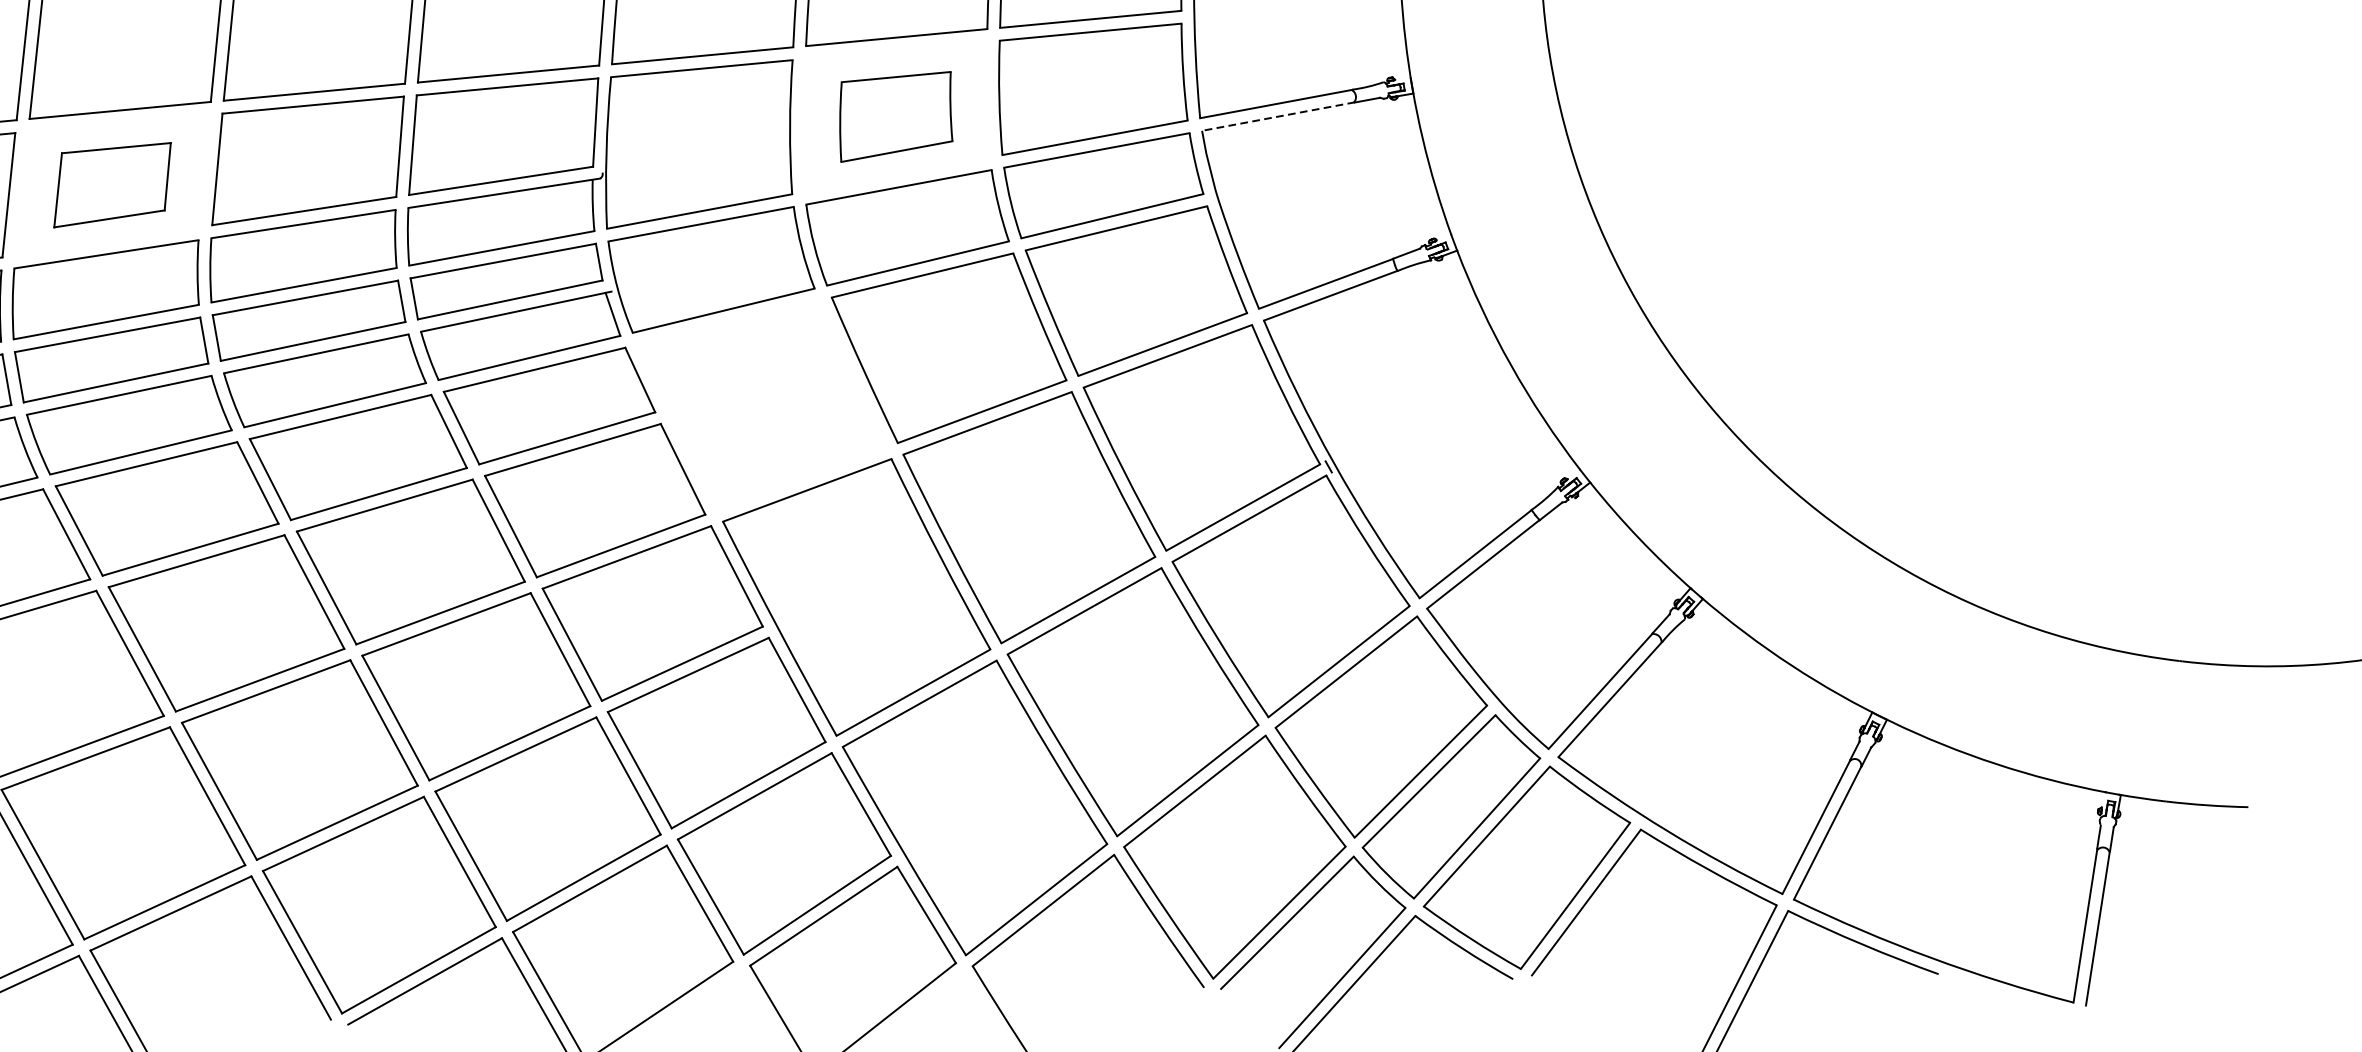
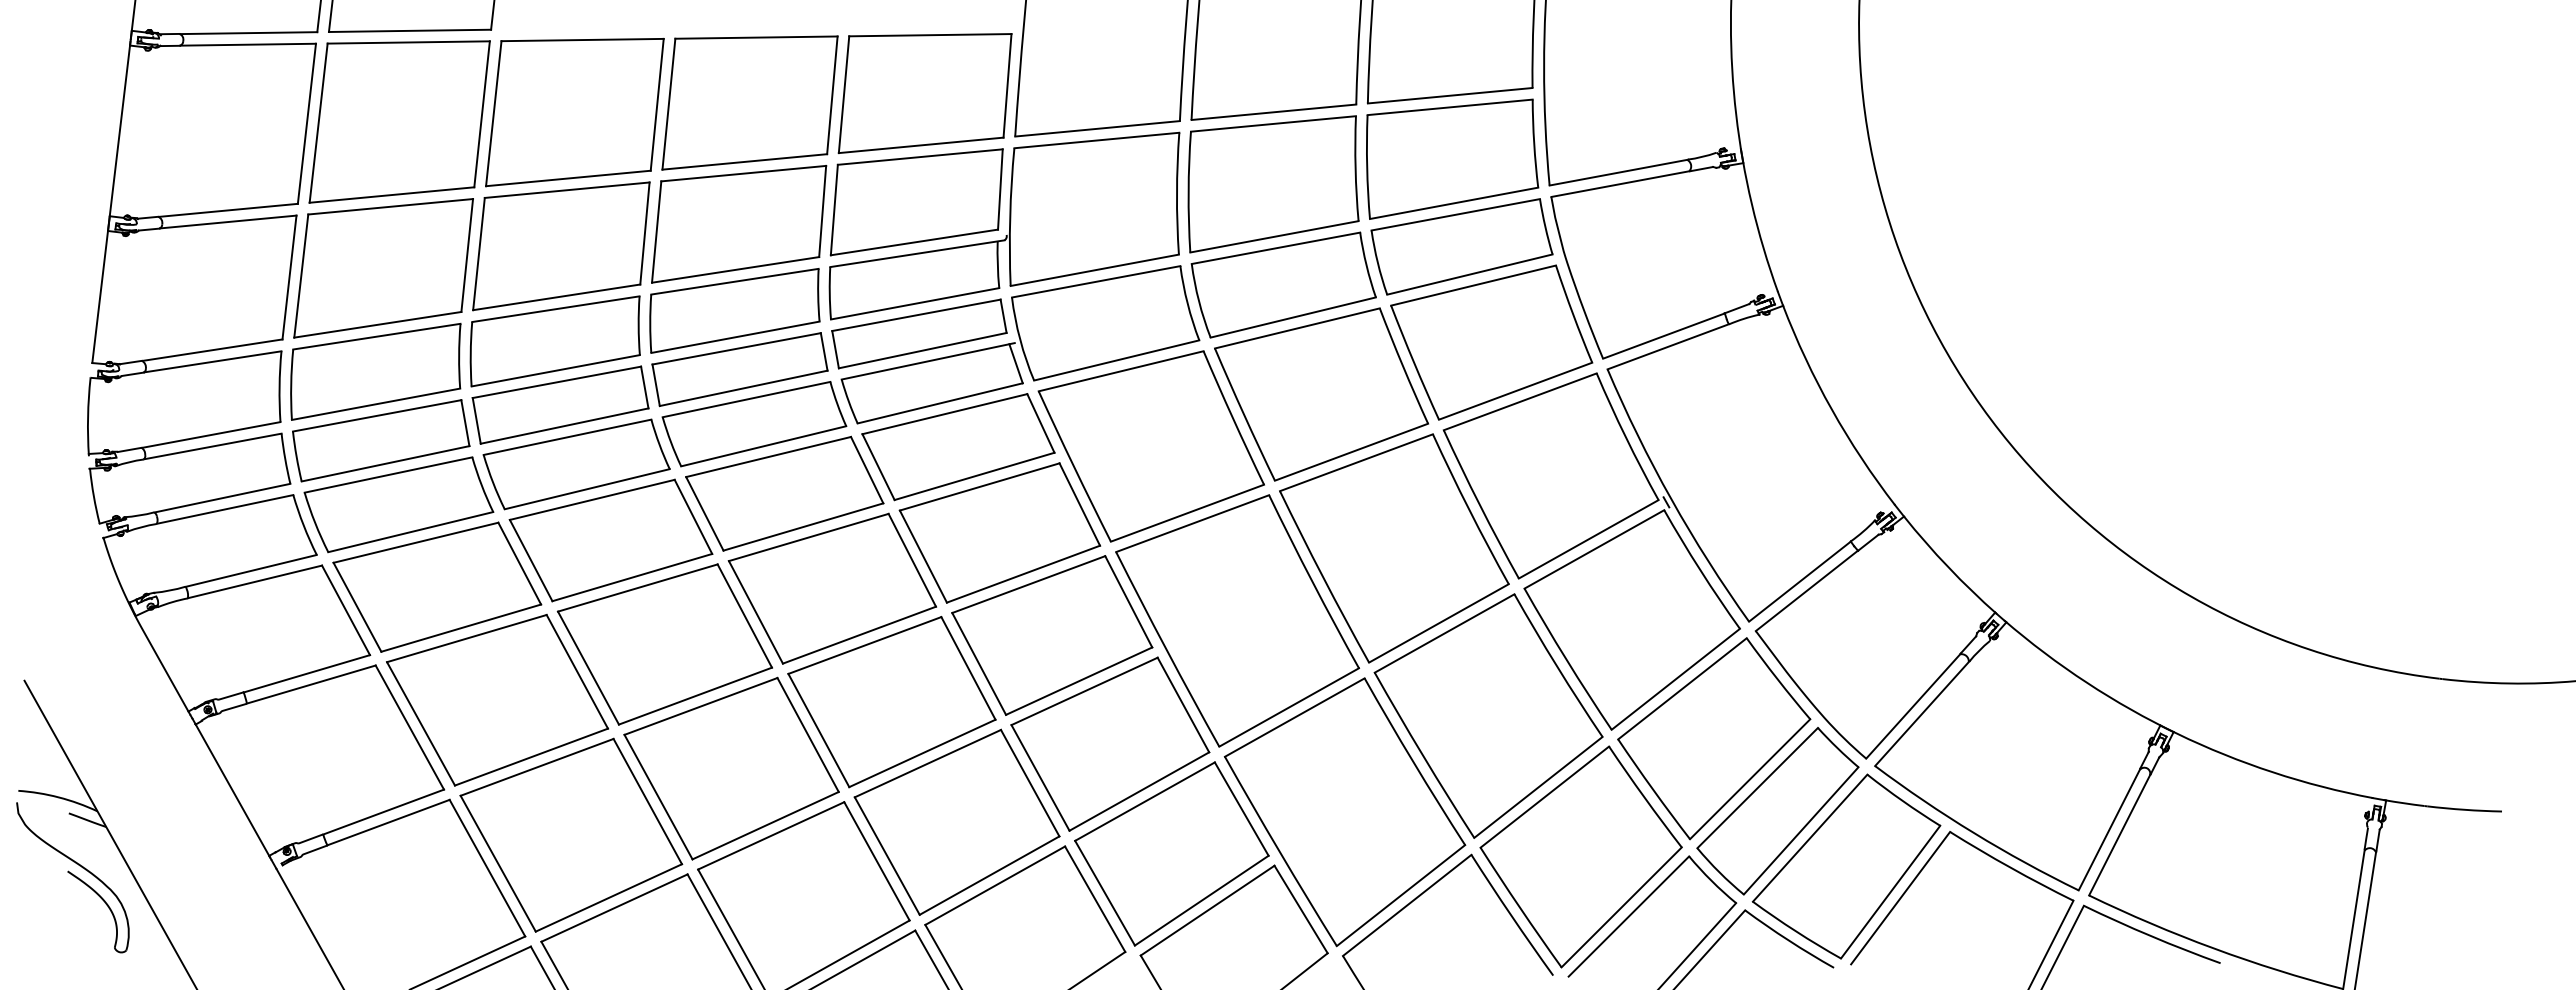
part: (896, 117) -> (1273, 184), size x1.67
line: (1278, 117) -> (1620, 184), dashed -> solid
part: (112, 185) -> (561, 246), size x1.67
part: (760, 405) -> (1150, 446), added

